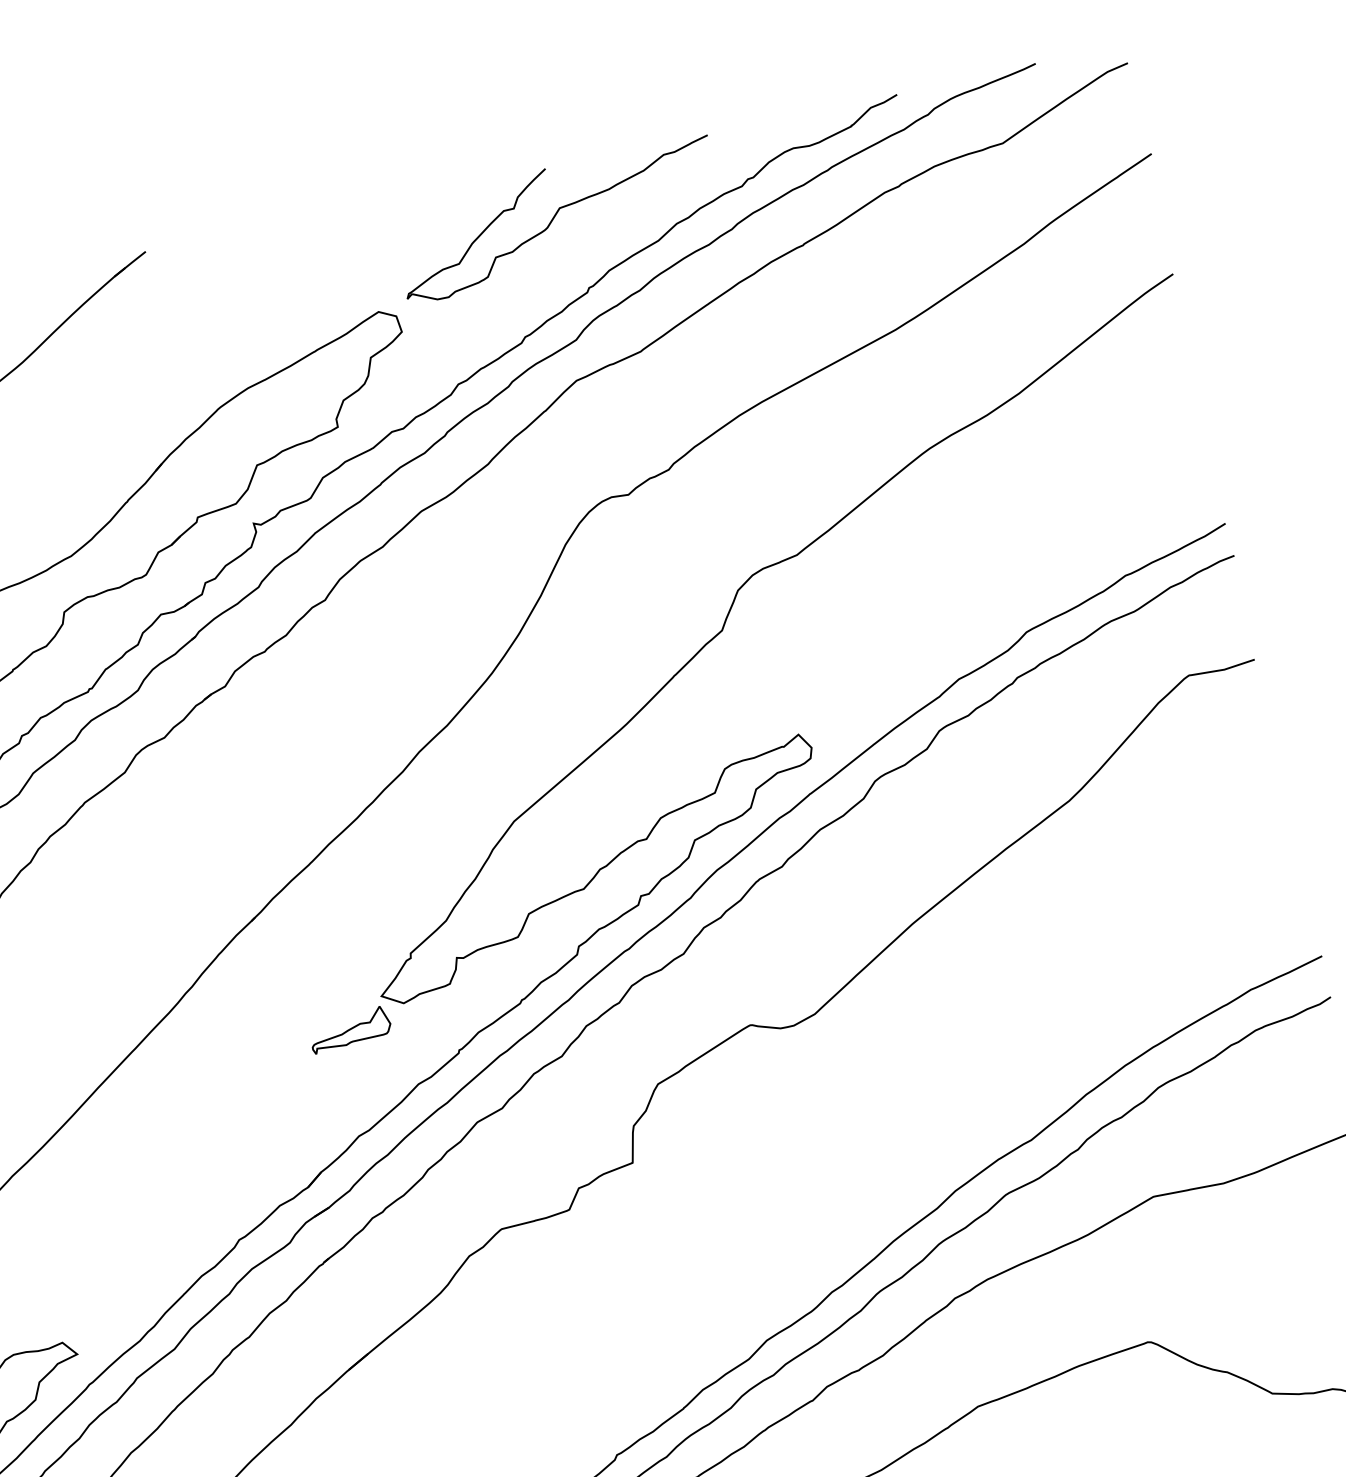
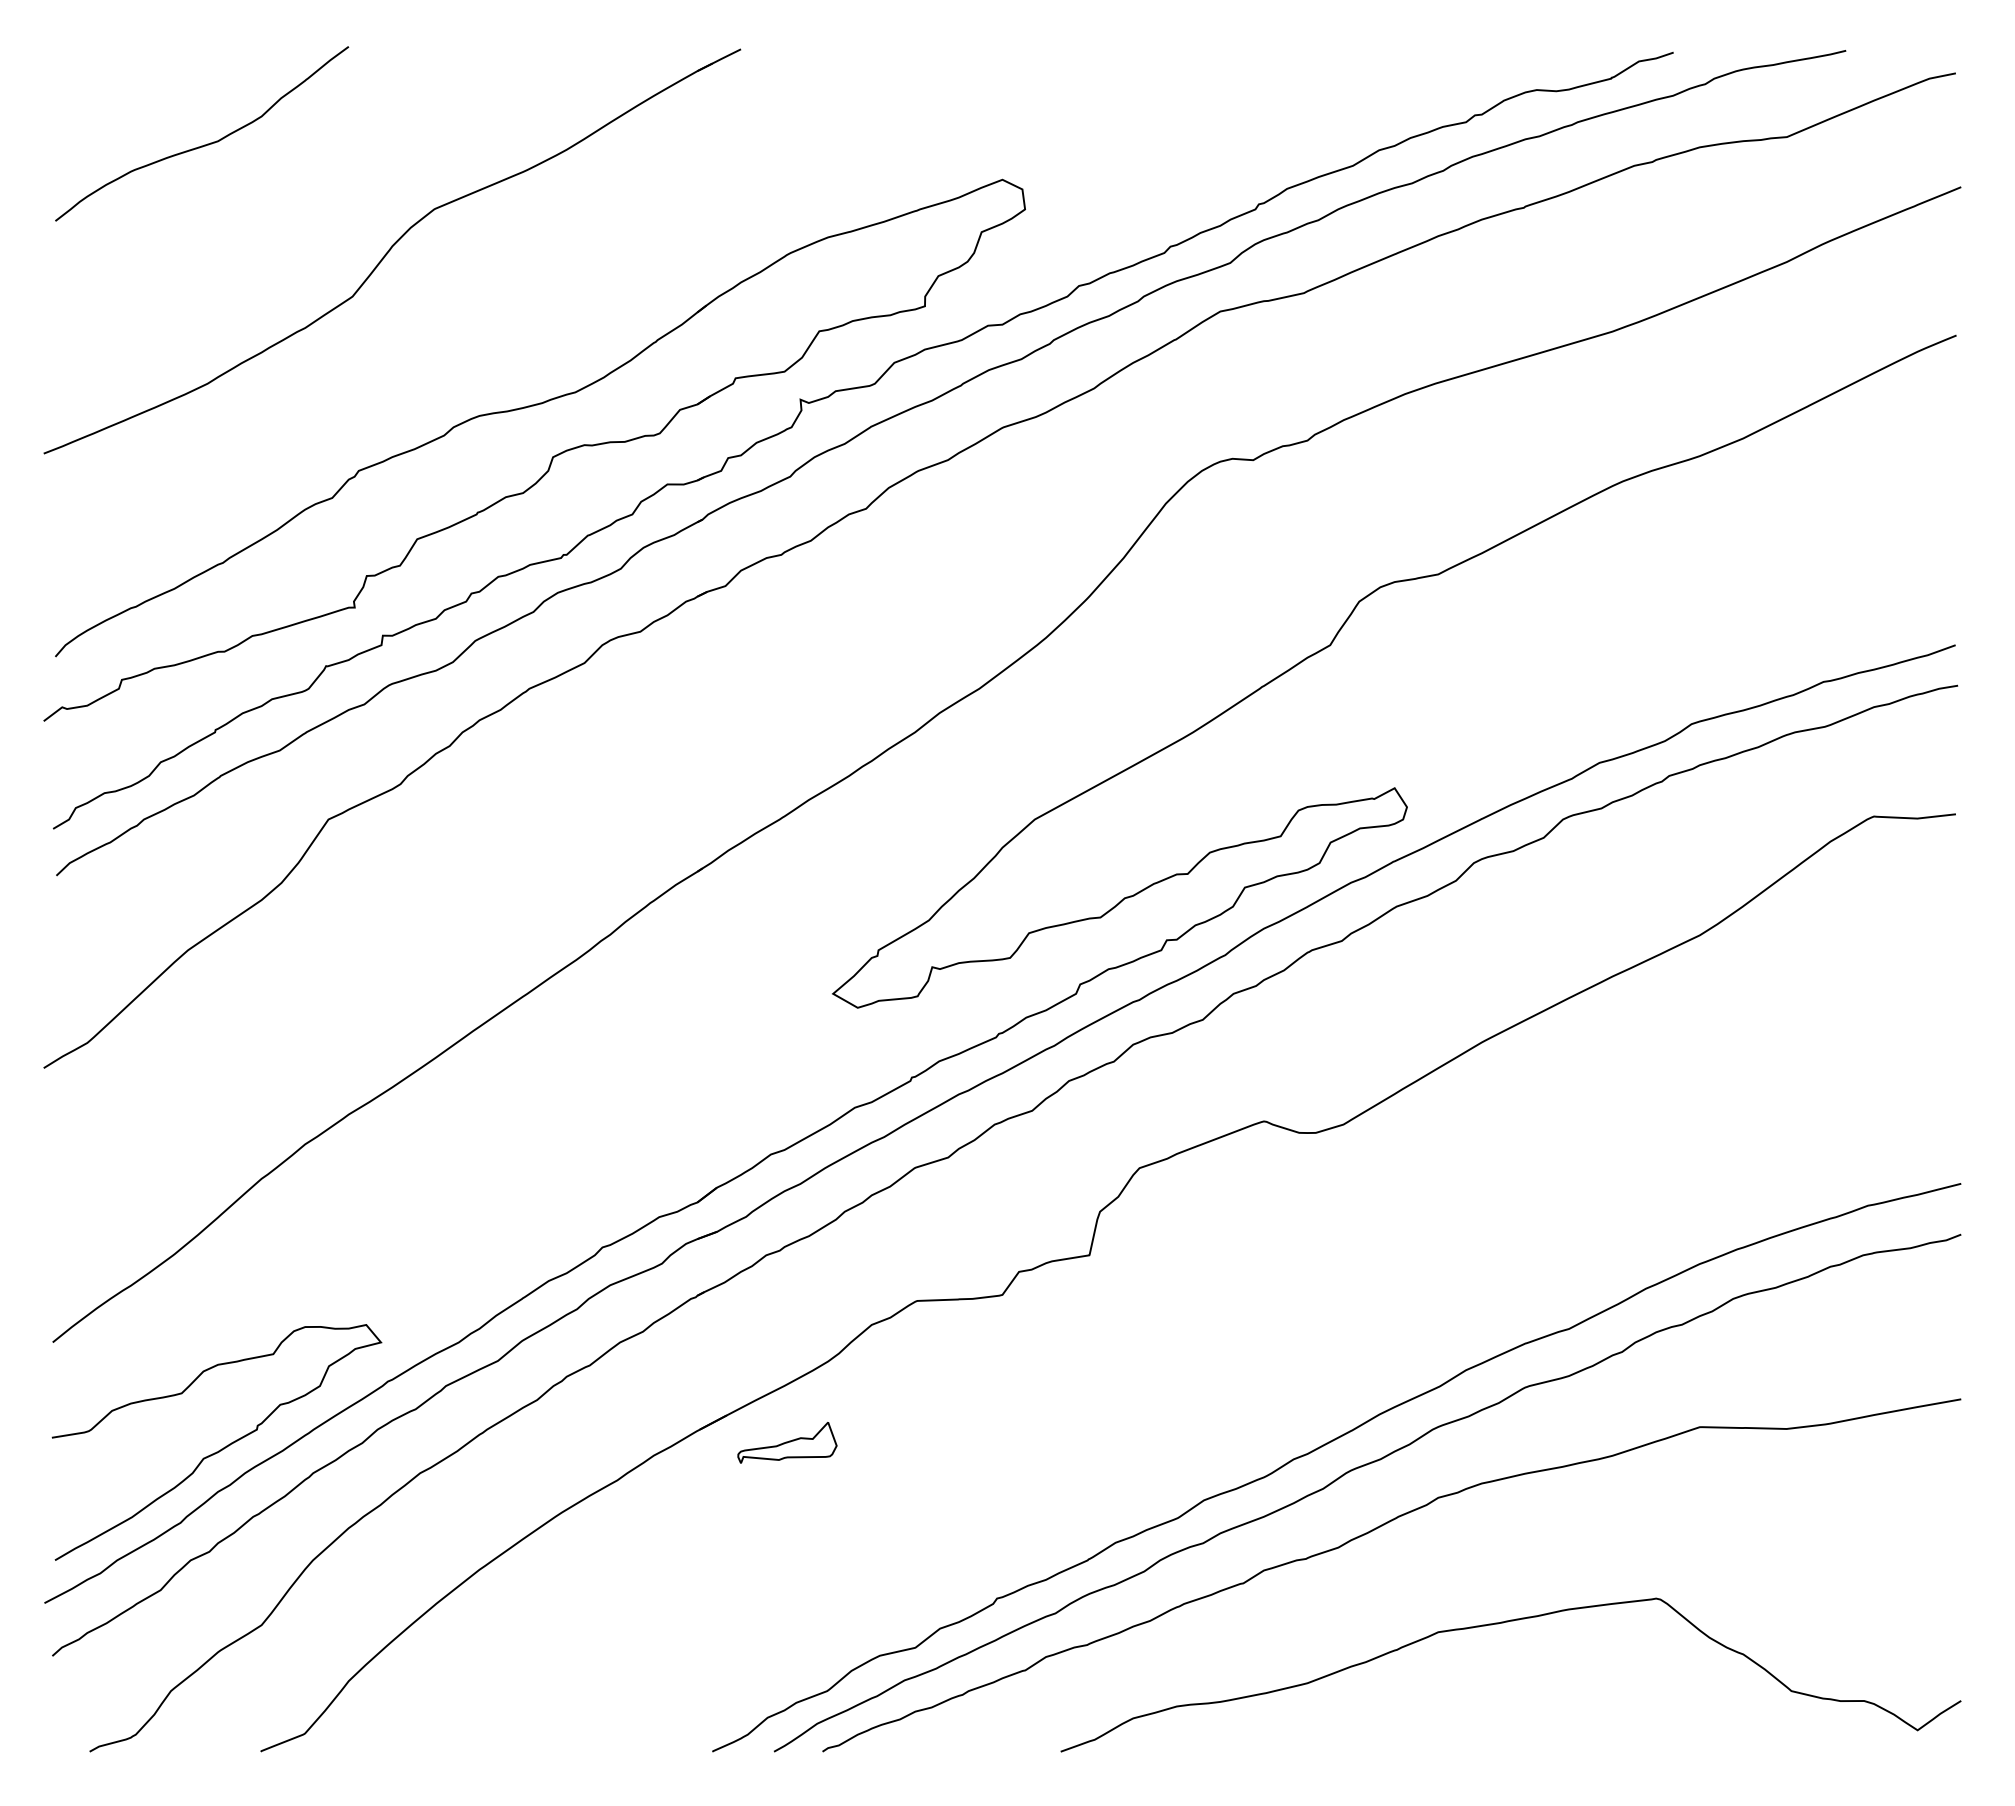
curve: (554, 217) -> (1235, 112), removed
part: (350, 1029) -> (787, 1442), moved

